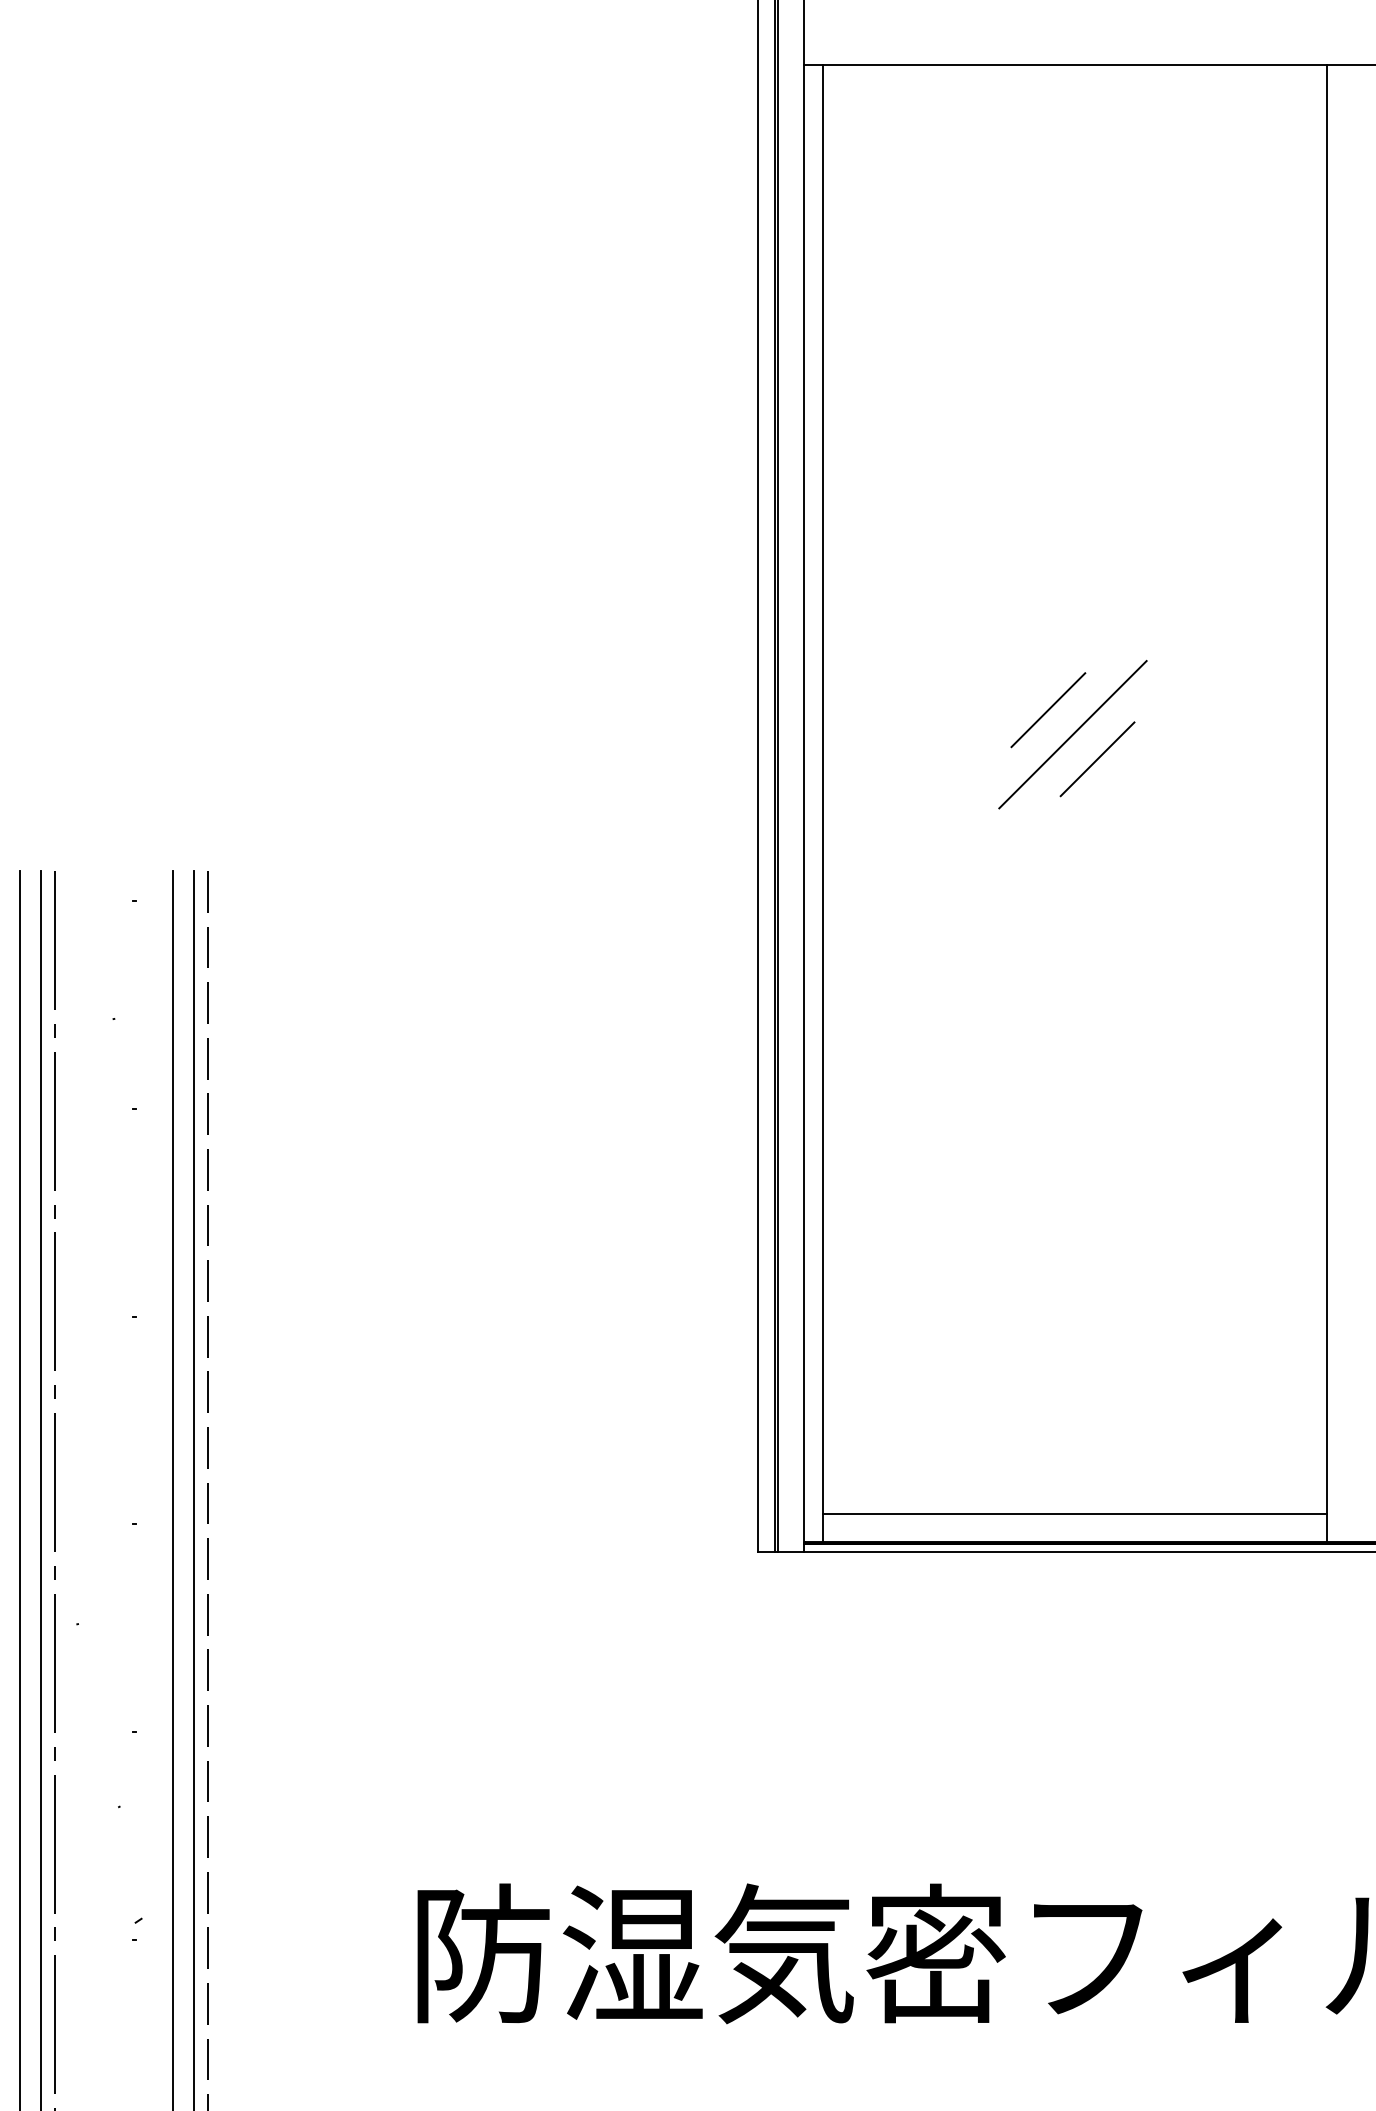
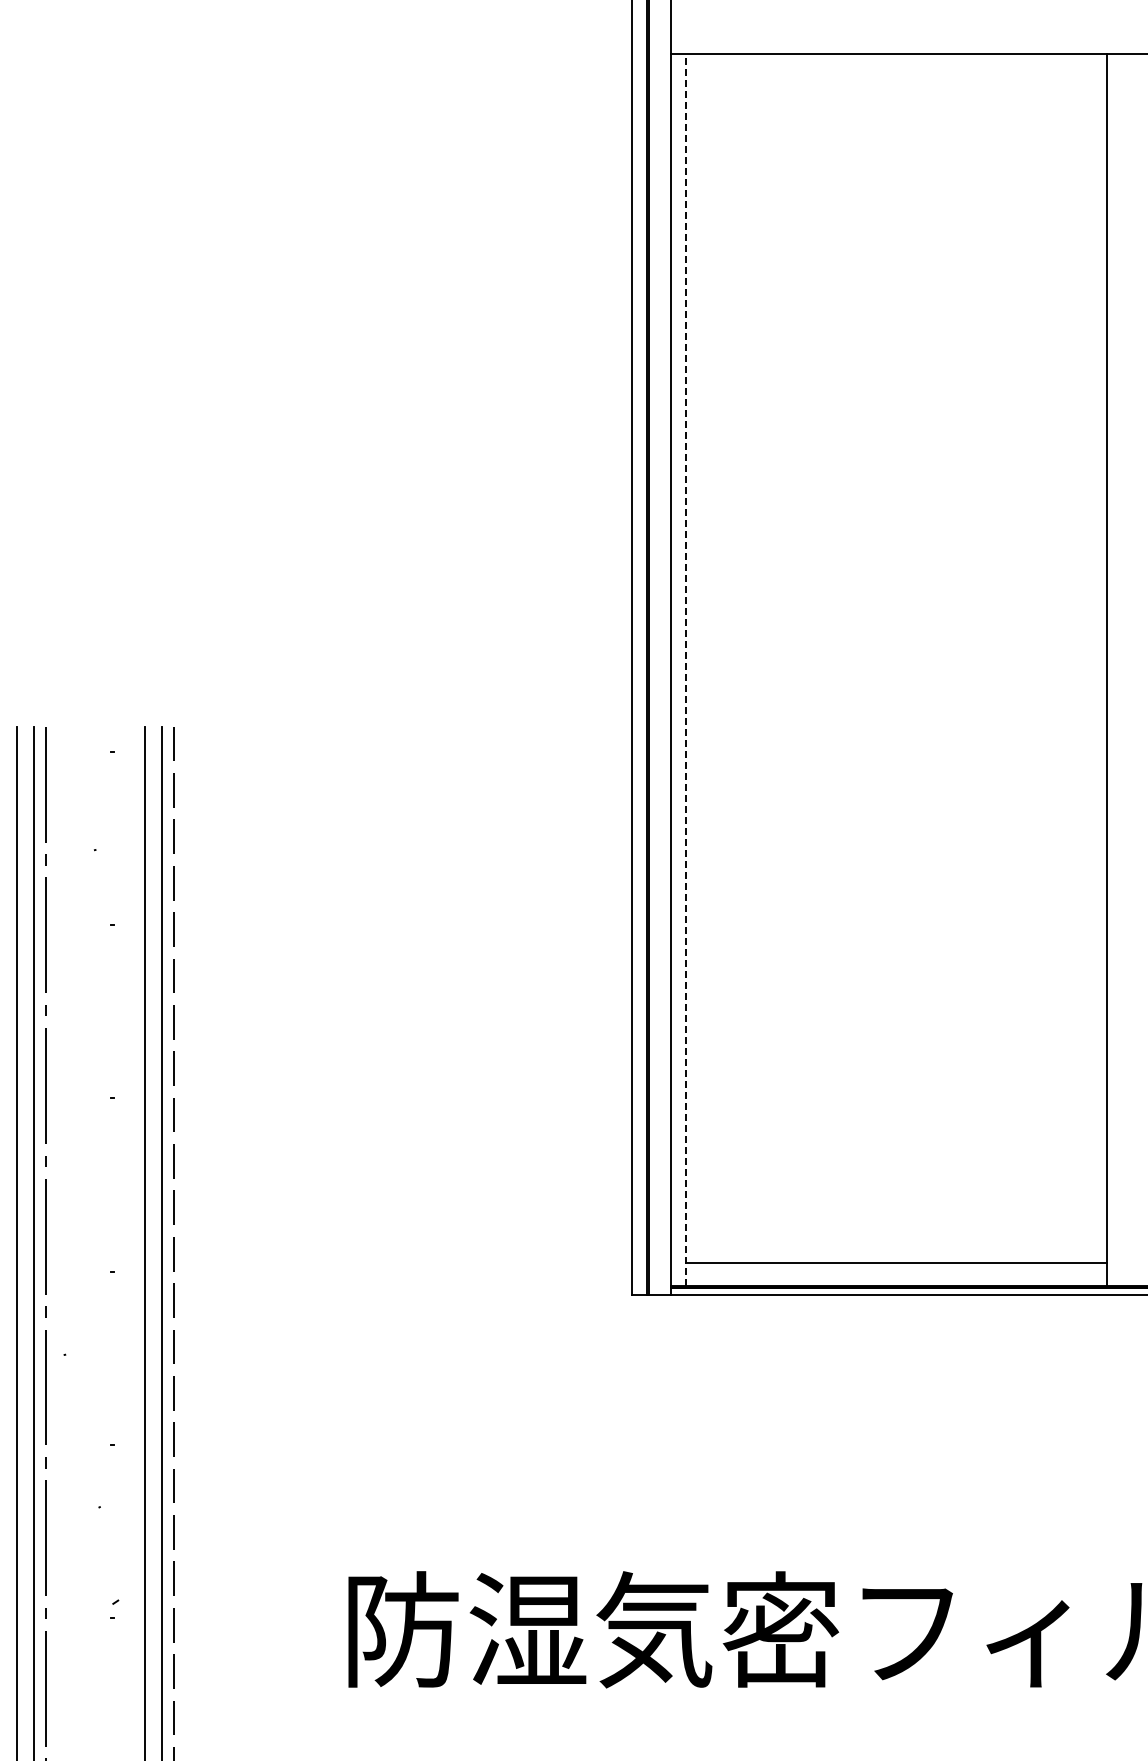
line: (1048, 710) -> (874, 592), removed
line: (1072, 734) -> (894, 612), removed
line: (1097, 759) -> (915, 633), removed
line: (822, 802) -> (686, 669), solid -> dashed

